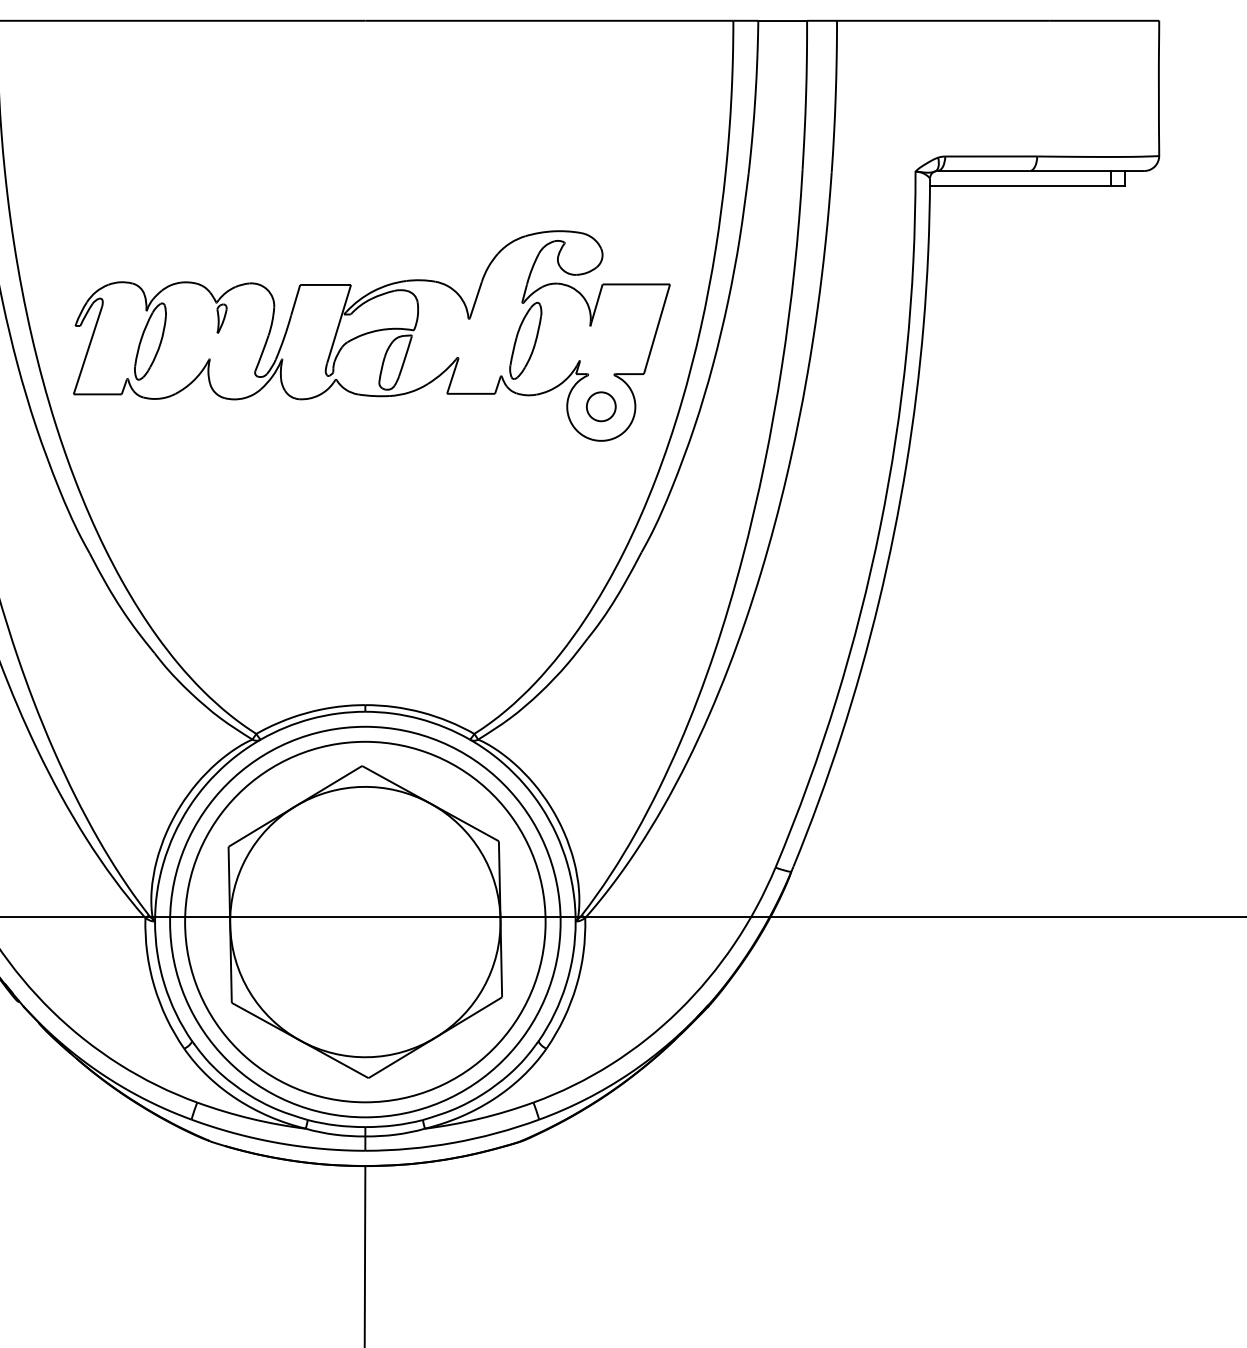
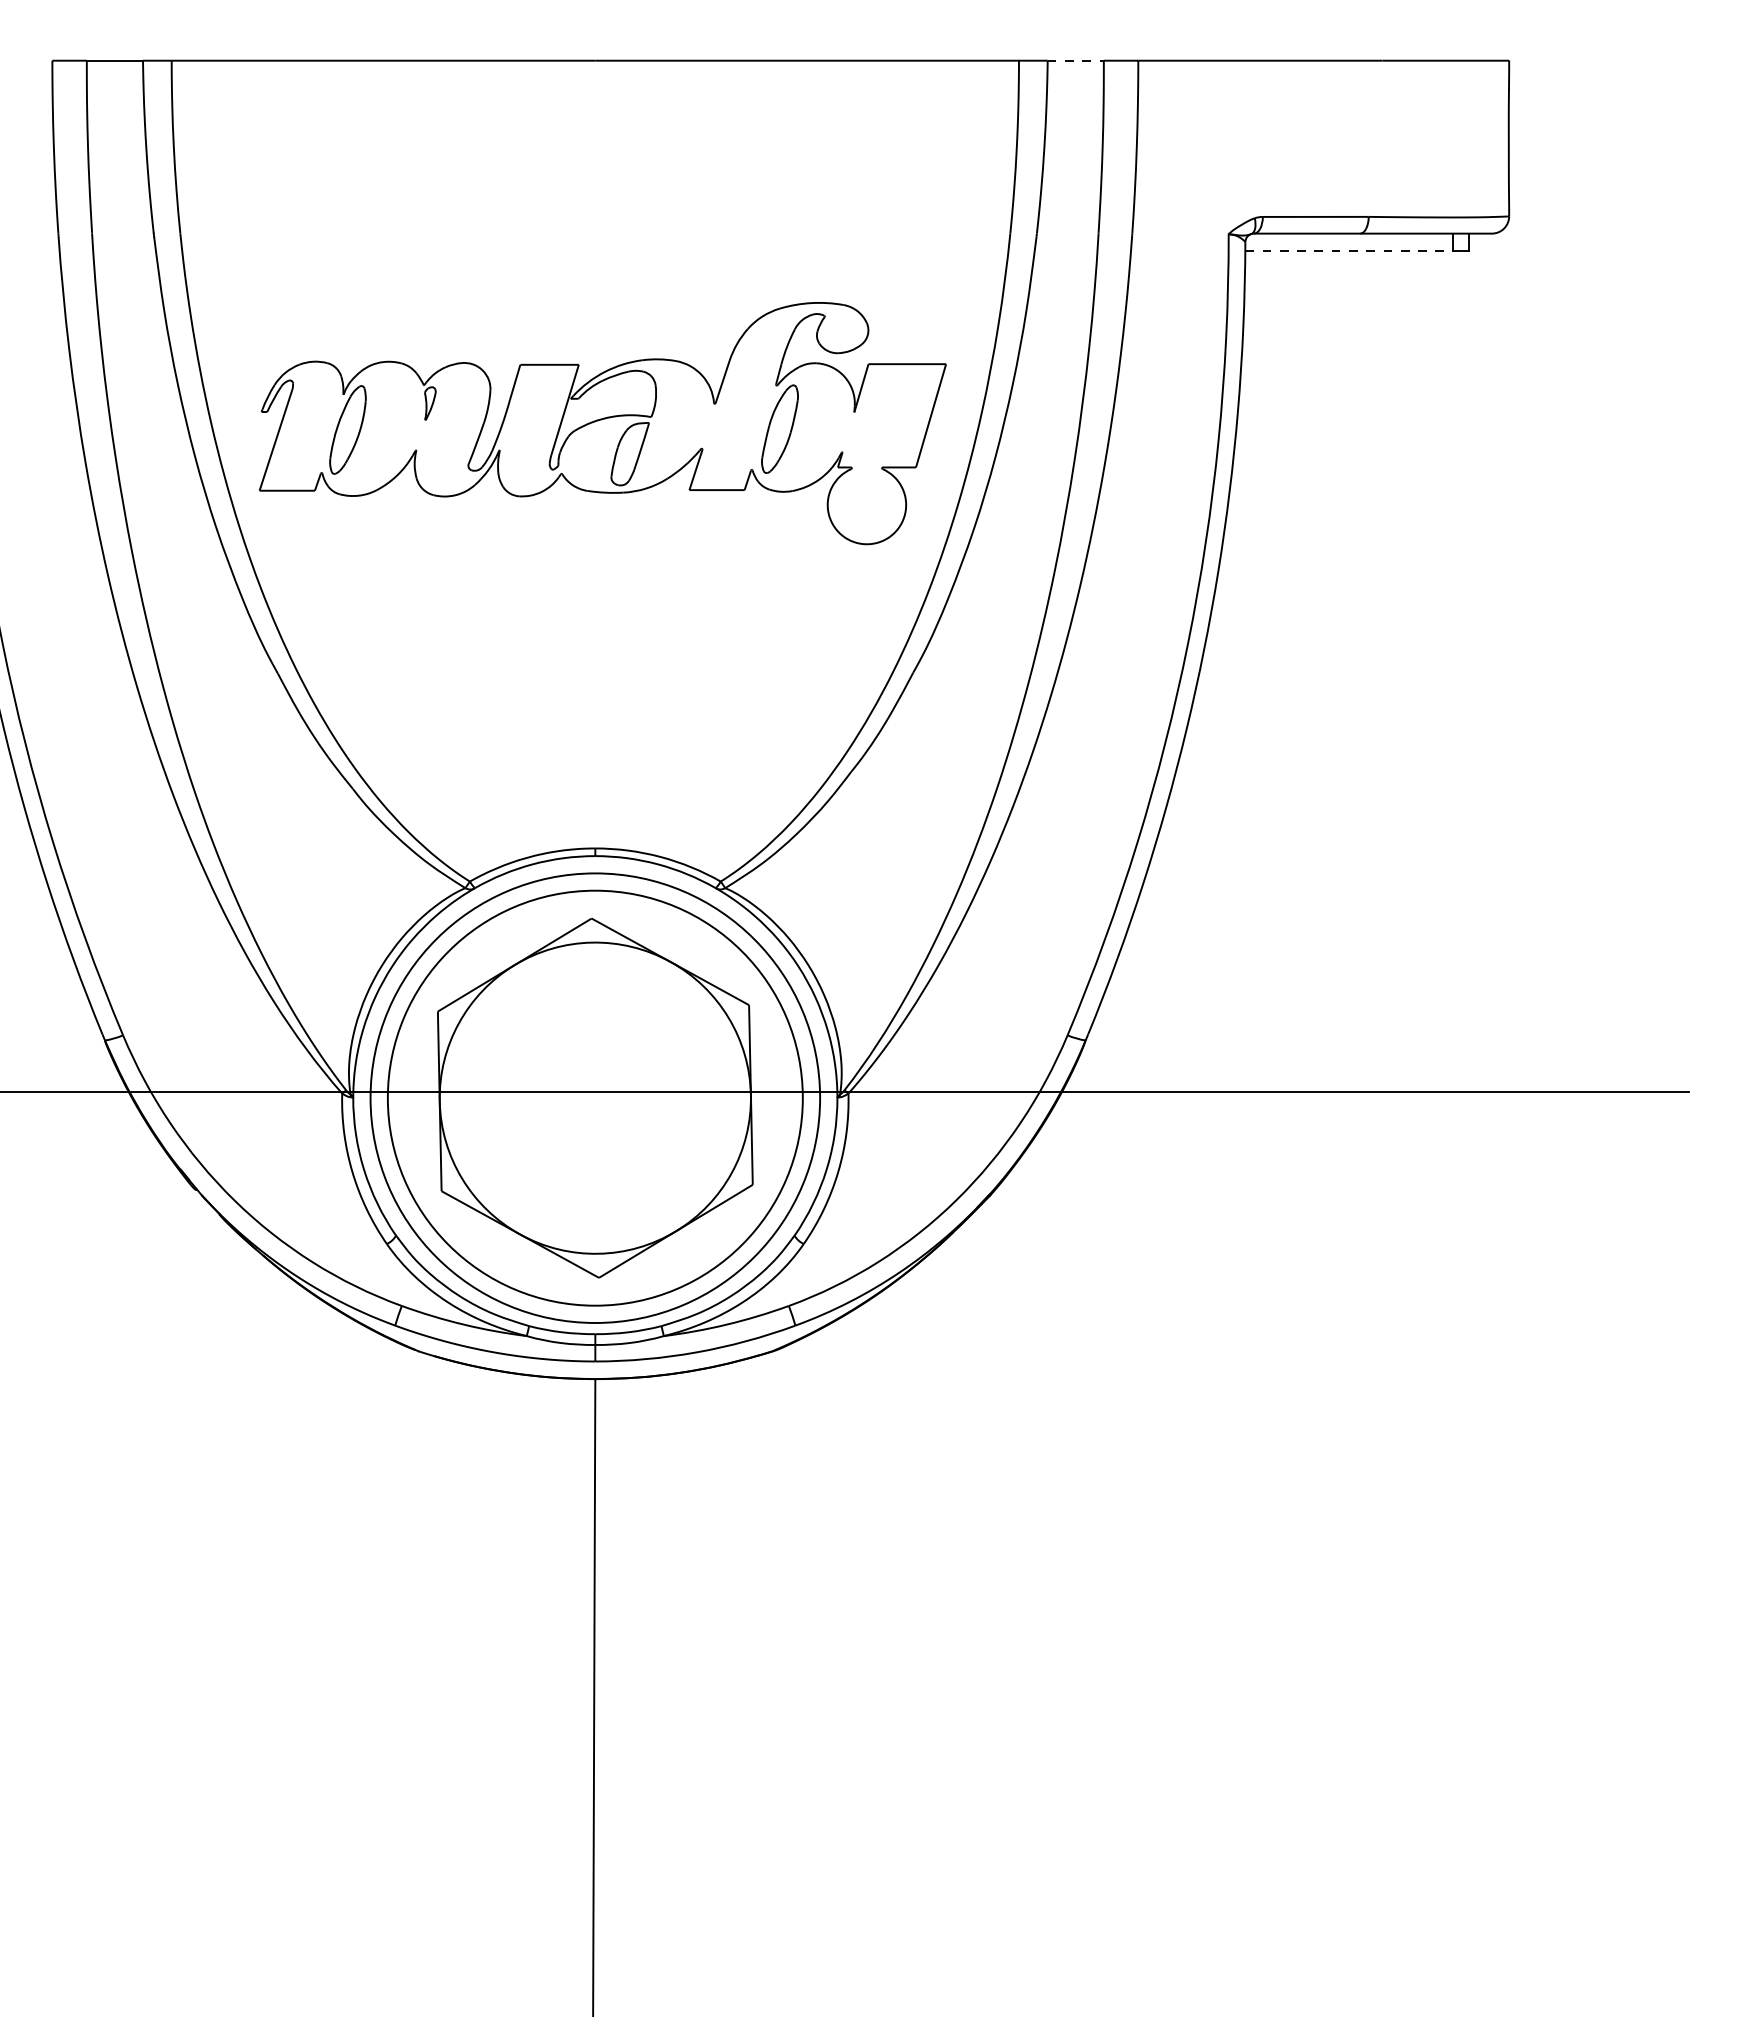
line: (783, 20) -> (1076, 60), solid -> dashed
line: (1020, 185) -> (1349, 250), solid -> dashed
part: (600, 406) -> (866, 504), removed

